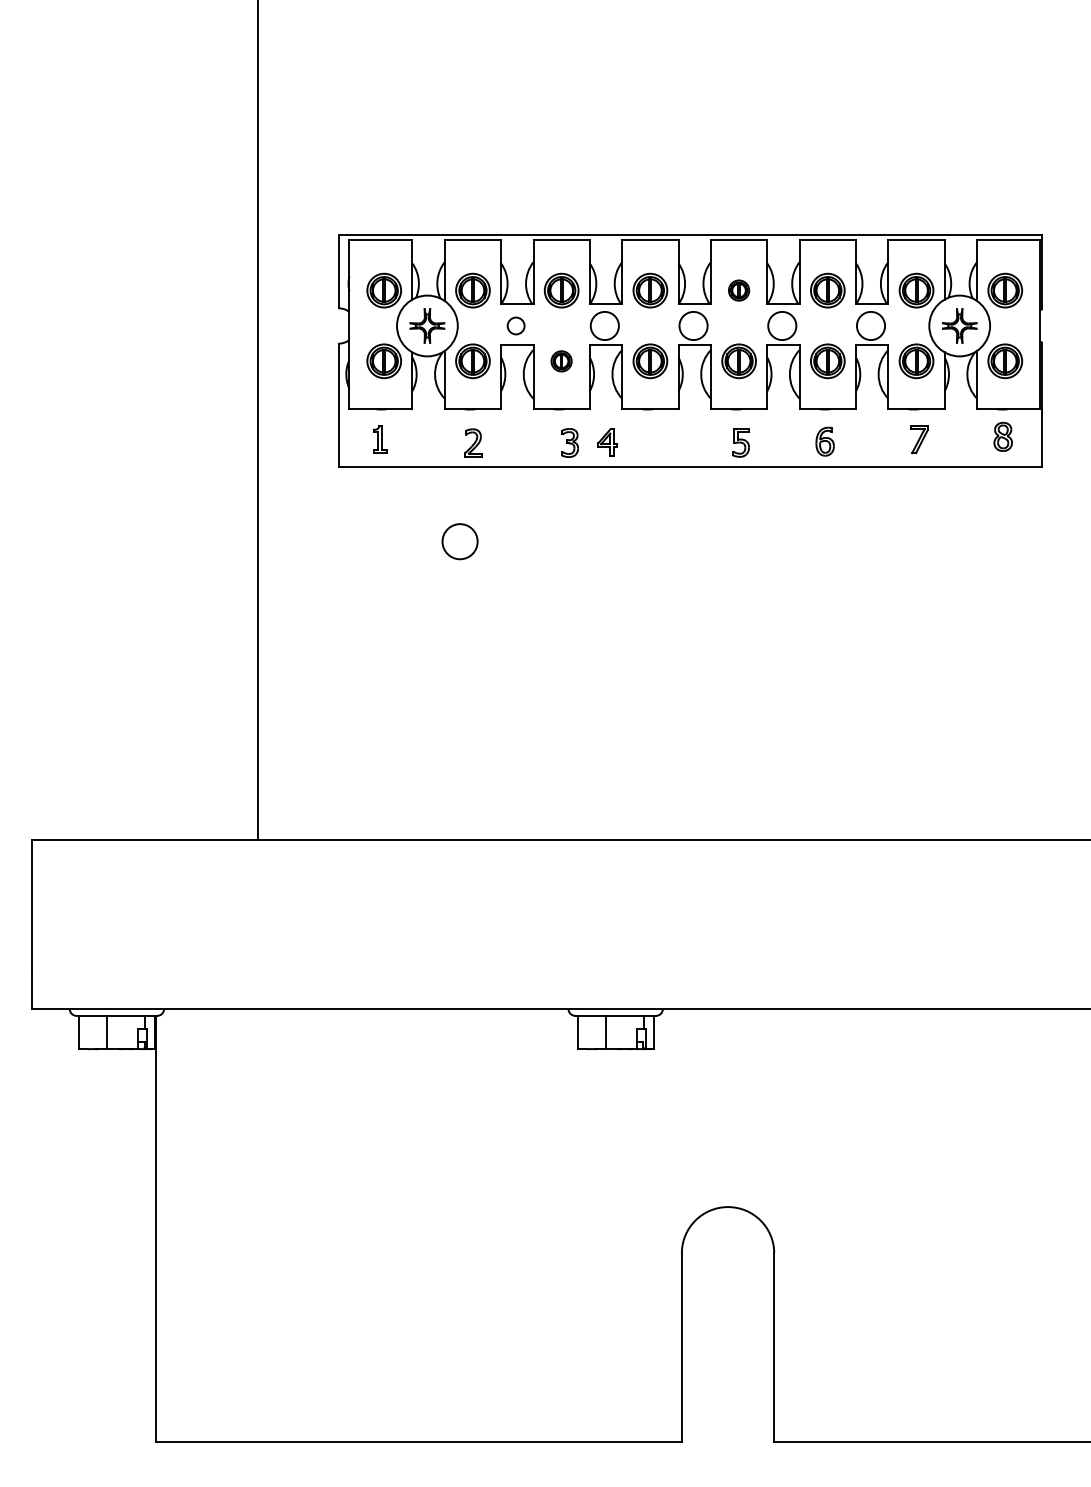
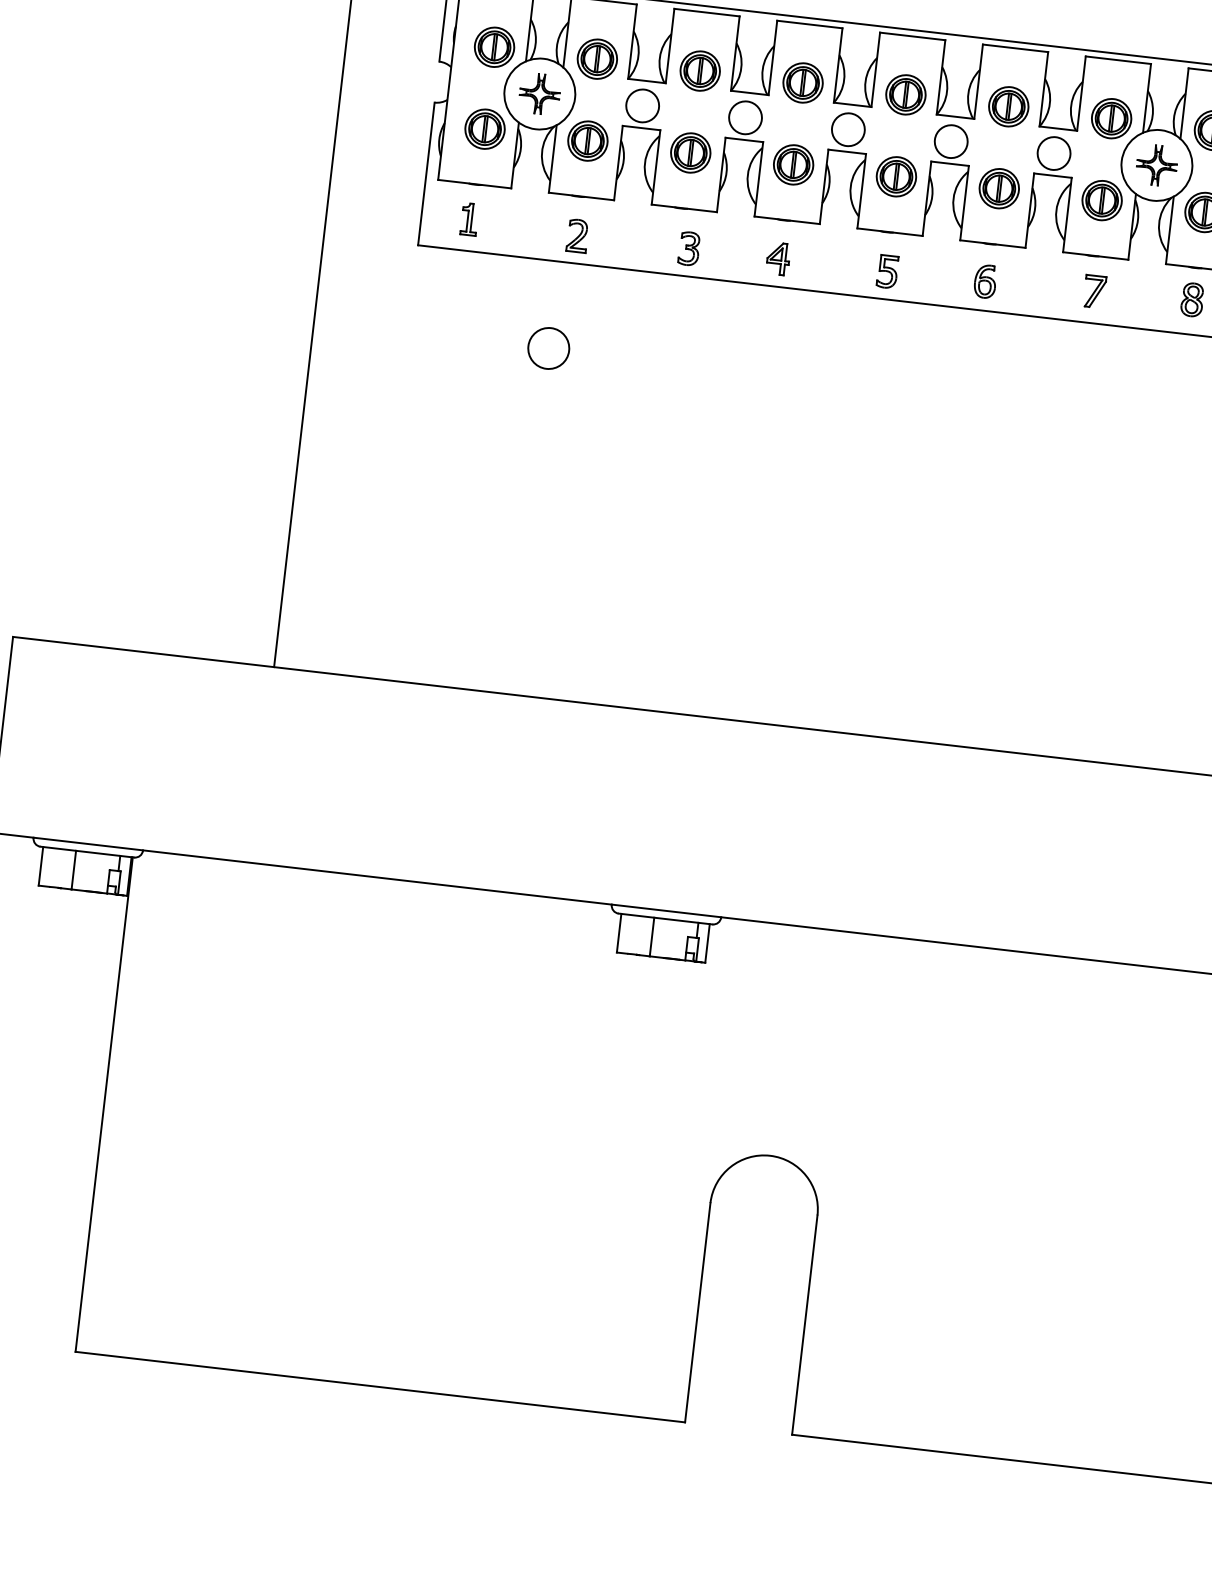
part: (738, 290) -> (905, 94), size x1.67
circle: (516, 325) -> (643, 105), size x1.67
part: (561, 361) -> (690, 153), size x1.67
part: (607, 442) -> (778, 258), moved

